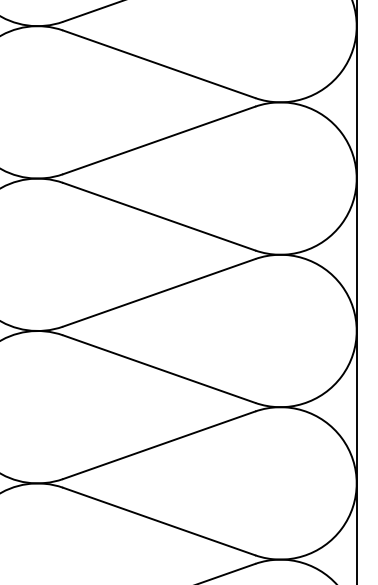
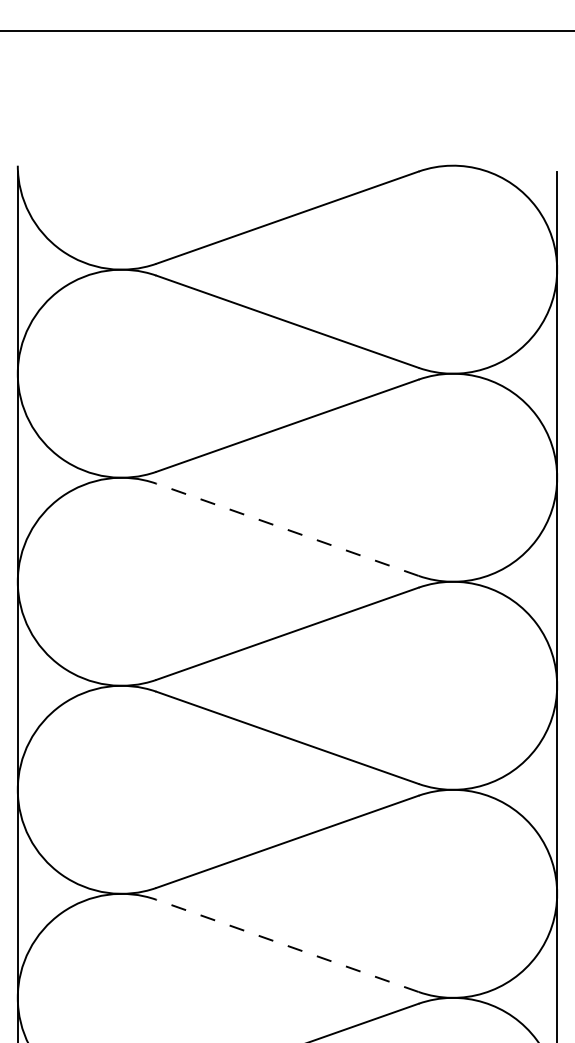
line: (159, 216) -> (287, 529), solid -> dashed
line: (159, 521) -> (287, 945), solid -> dashed

